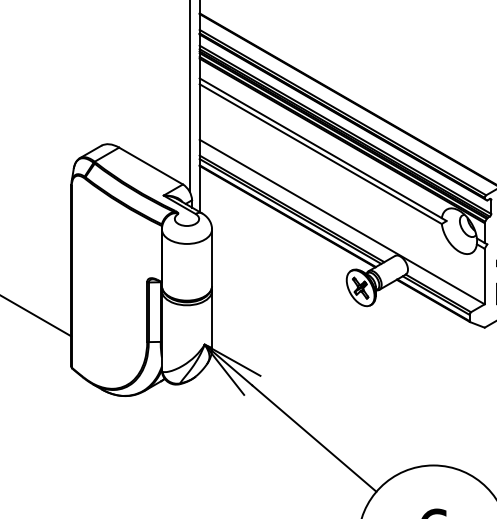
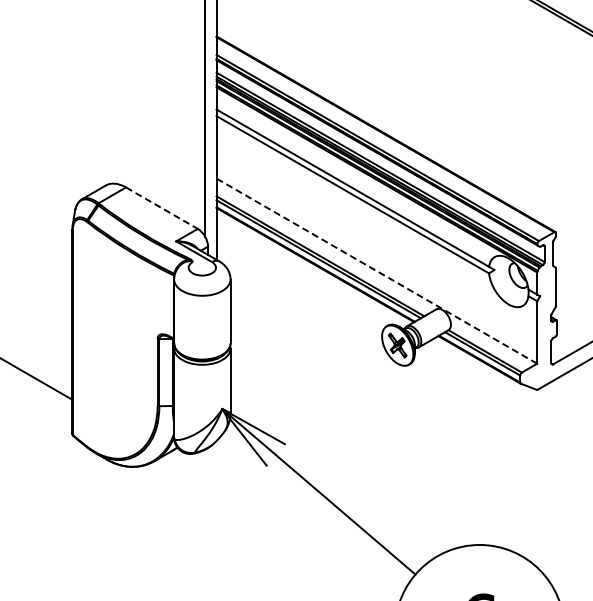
line: (151, 166) -> (162, 208), solid -> dashed
line: (341, 221) -> (376, 270), solid -> dashed

